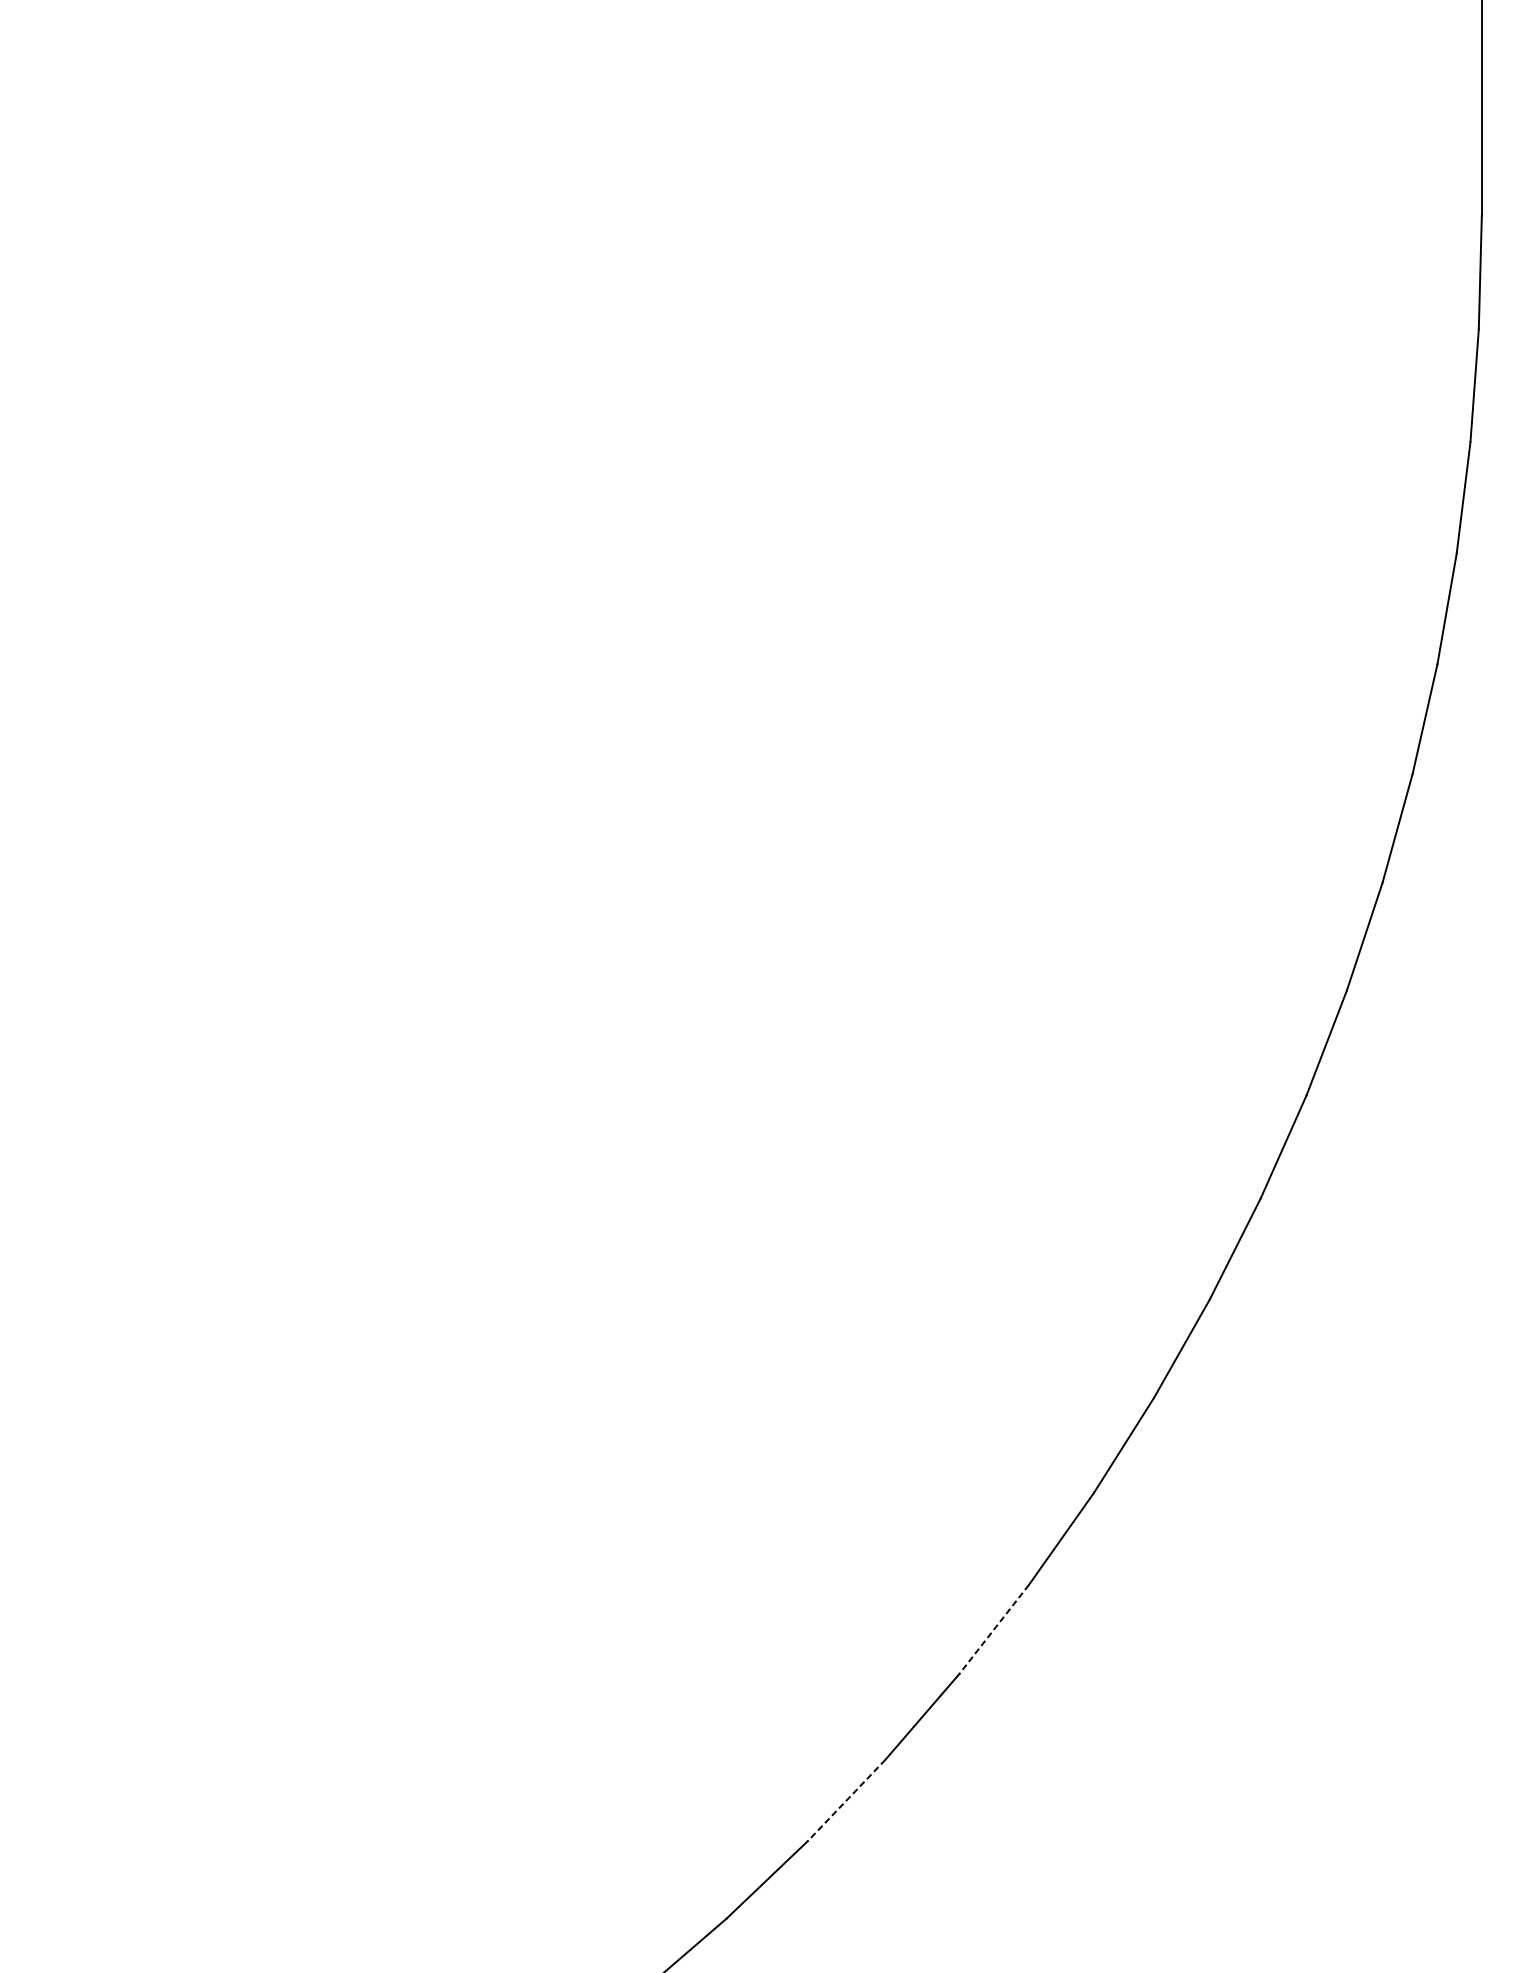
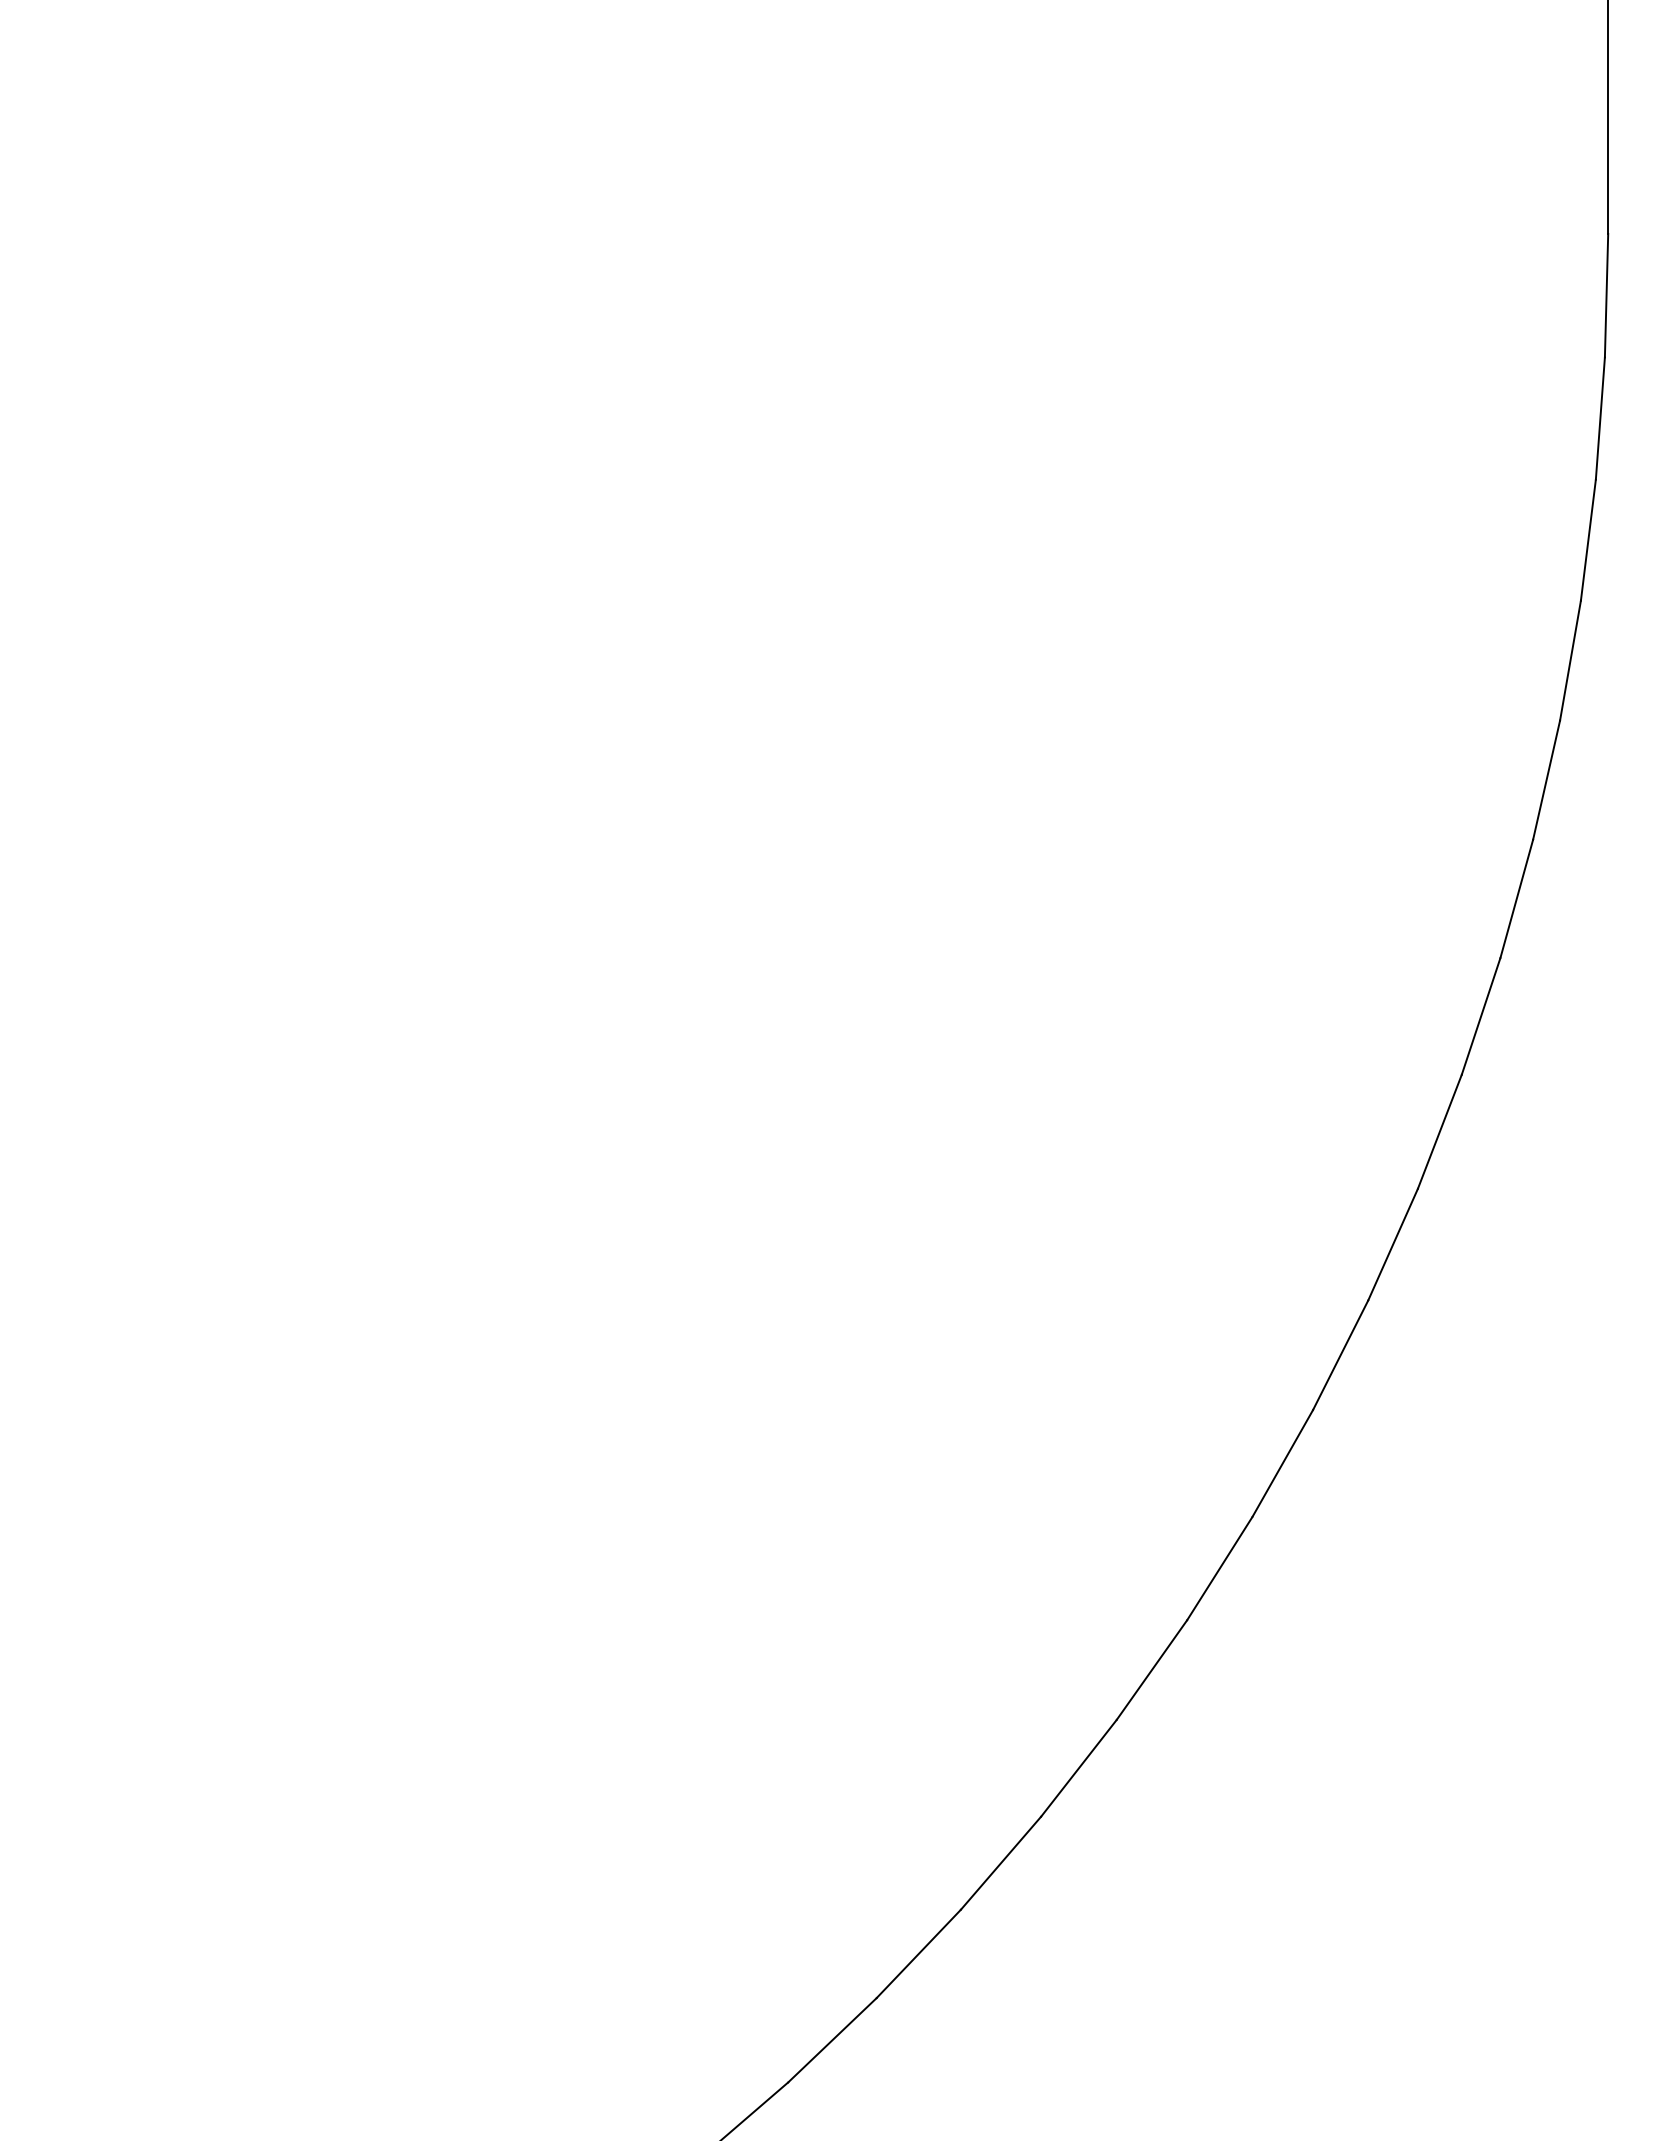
line: (993, 1629) -> (1078, 1768), dashed -> solid
line: (846, 1801) -> (918, 1954), dashed -> solid

